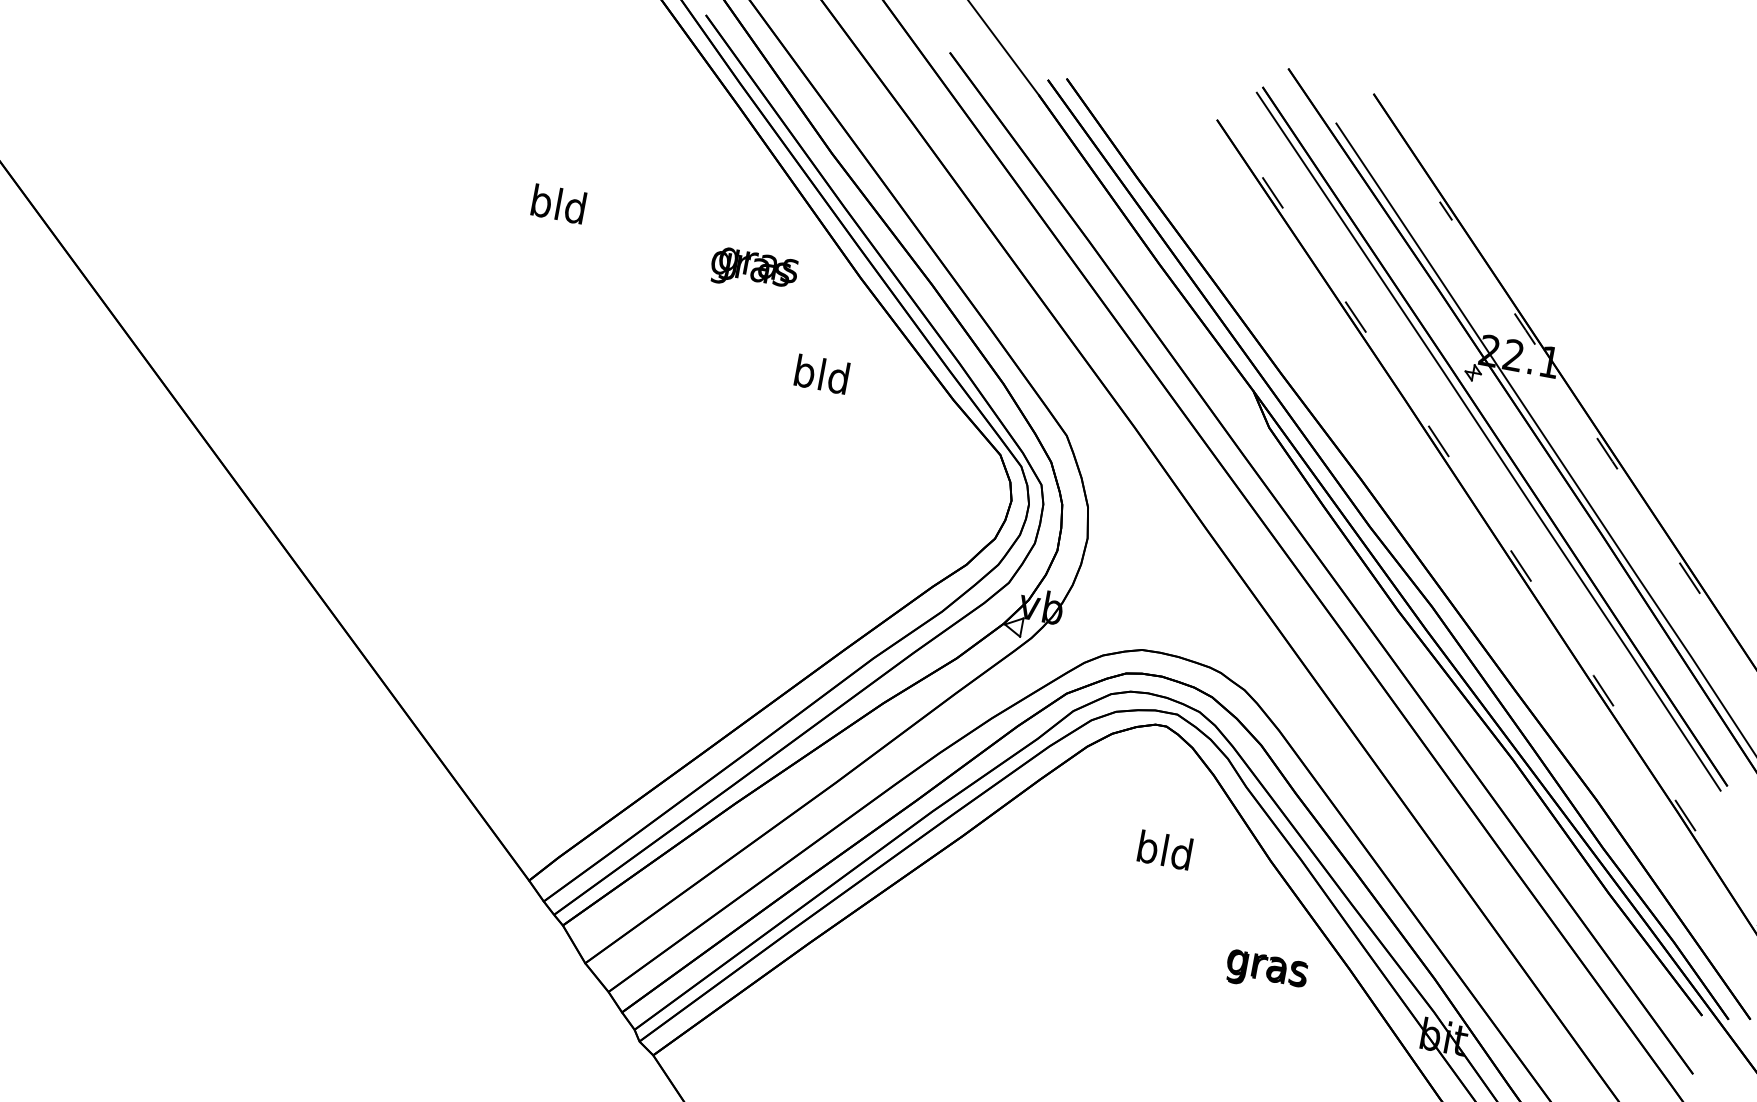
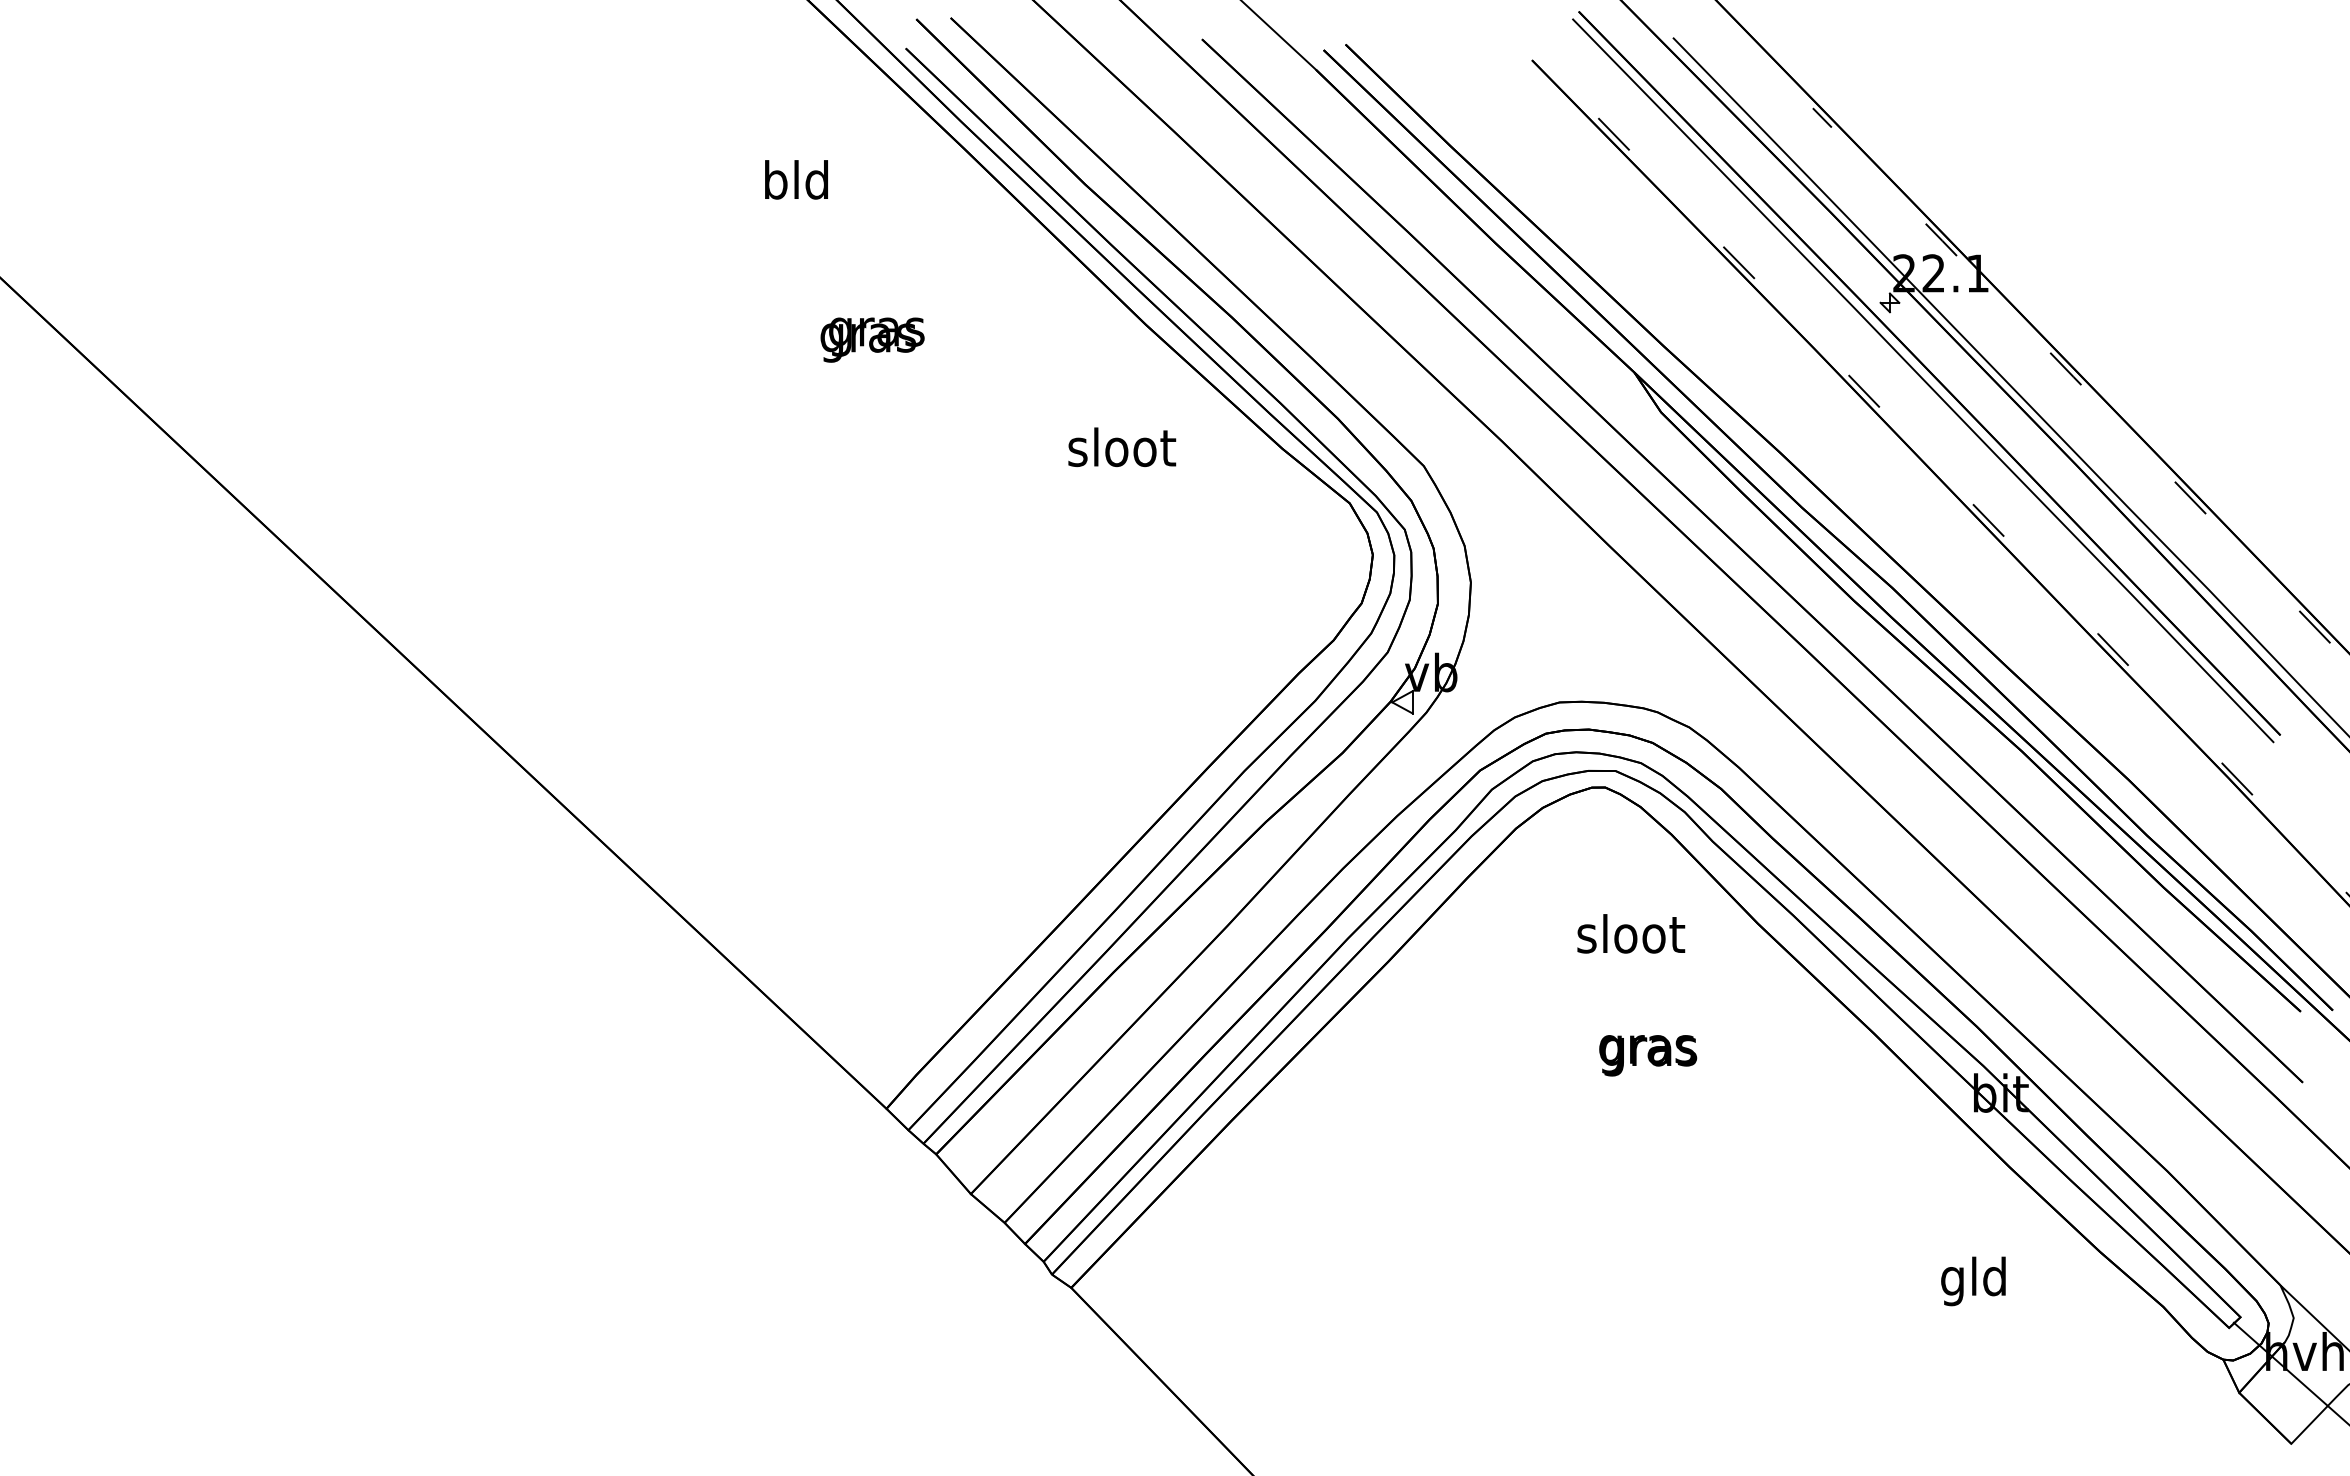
text: (558, 203) -> (796, 179), moved
text: (753, 270) -> (872, 339), moved
text: (822, 374) -> (1122, 447), bld -> sloot
text: (1165, 850) -> (1631, 933), bld -> sloot
text: (1266, 972) -> (1648, 1055), moved

